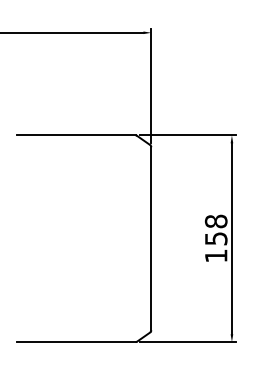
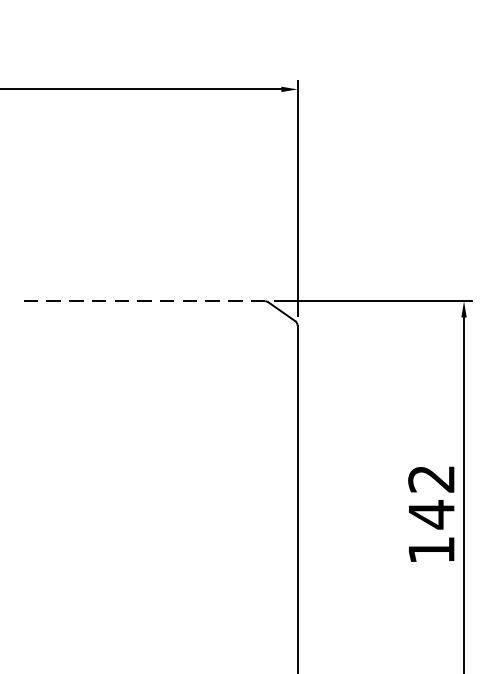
line: (76, 135) -> (143, 301), solid -> dashed
text: (216, 229) -> (432, 495), 158 -> 142

